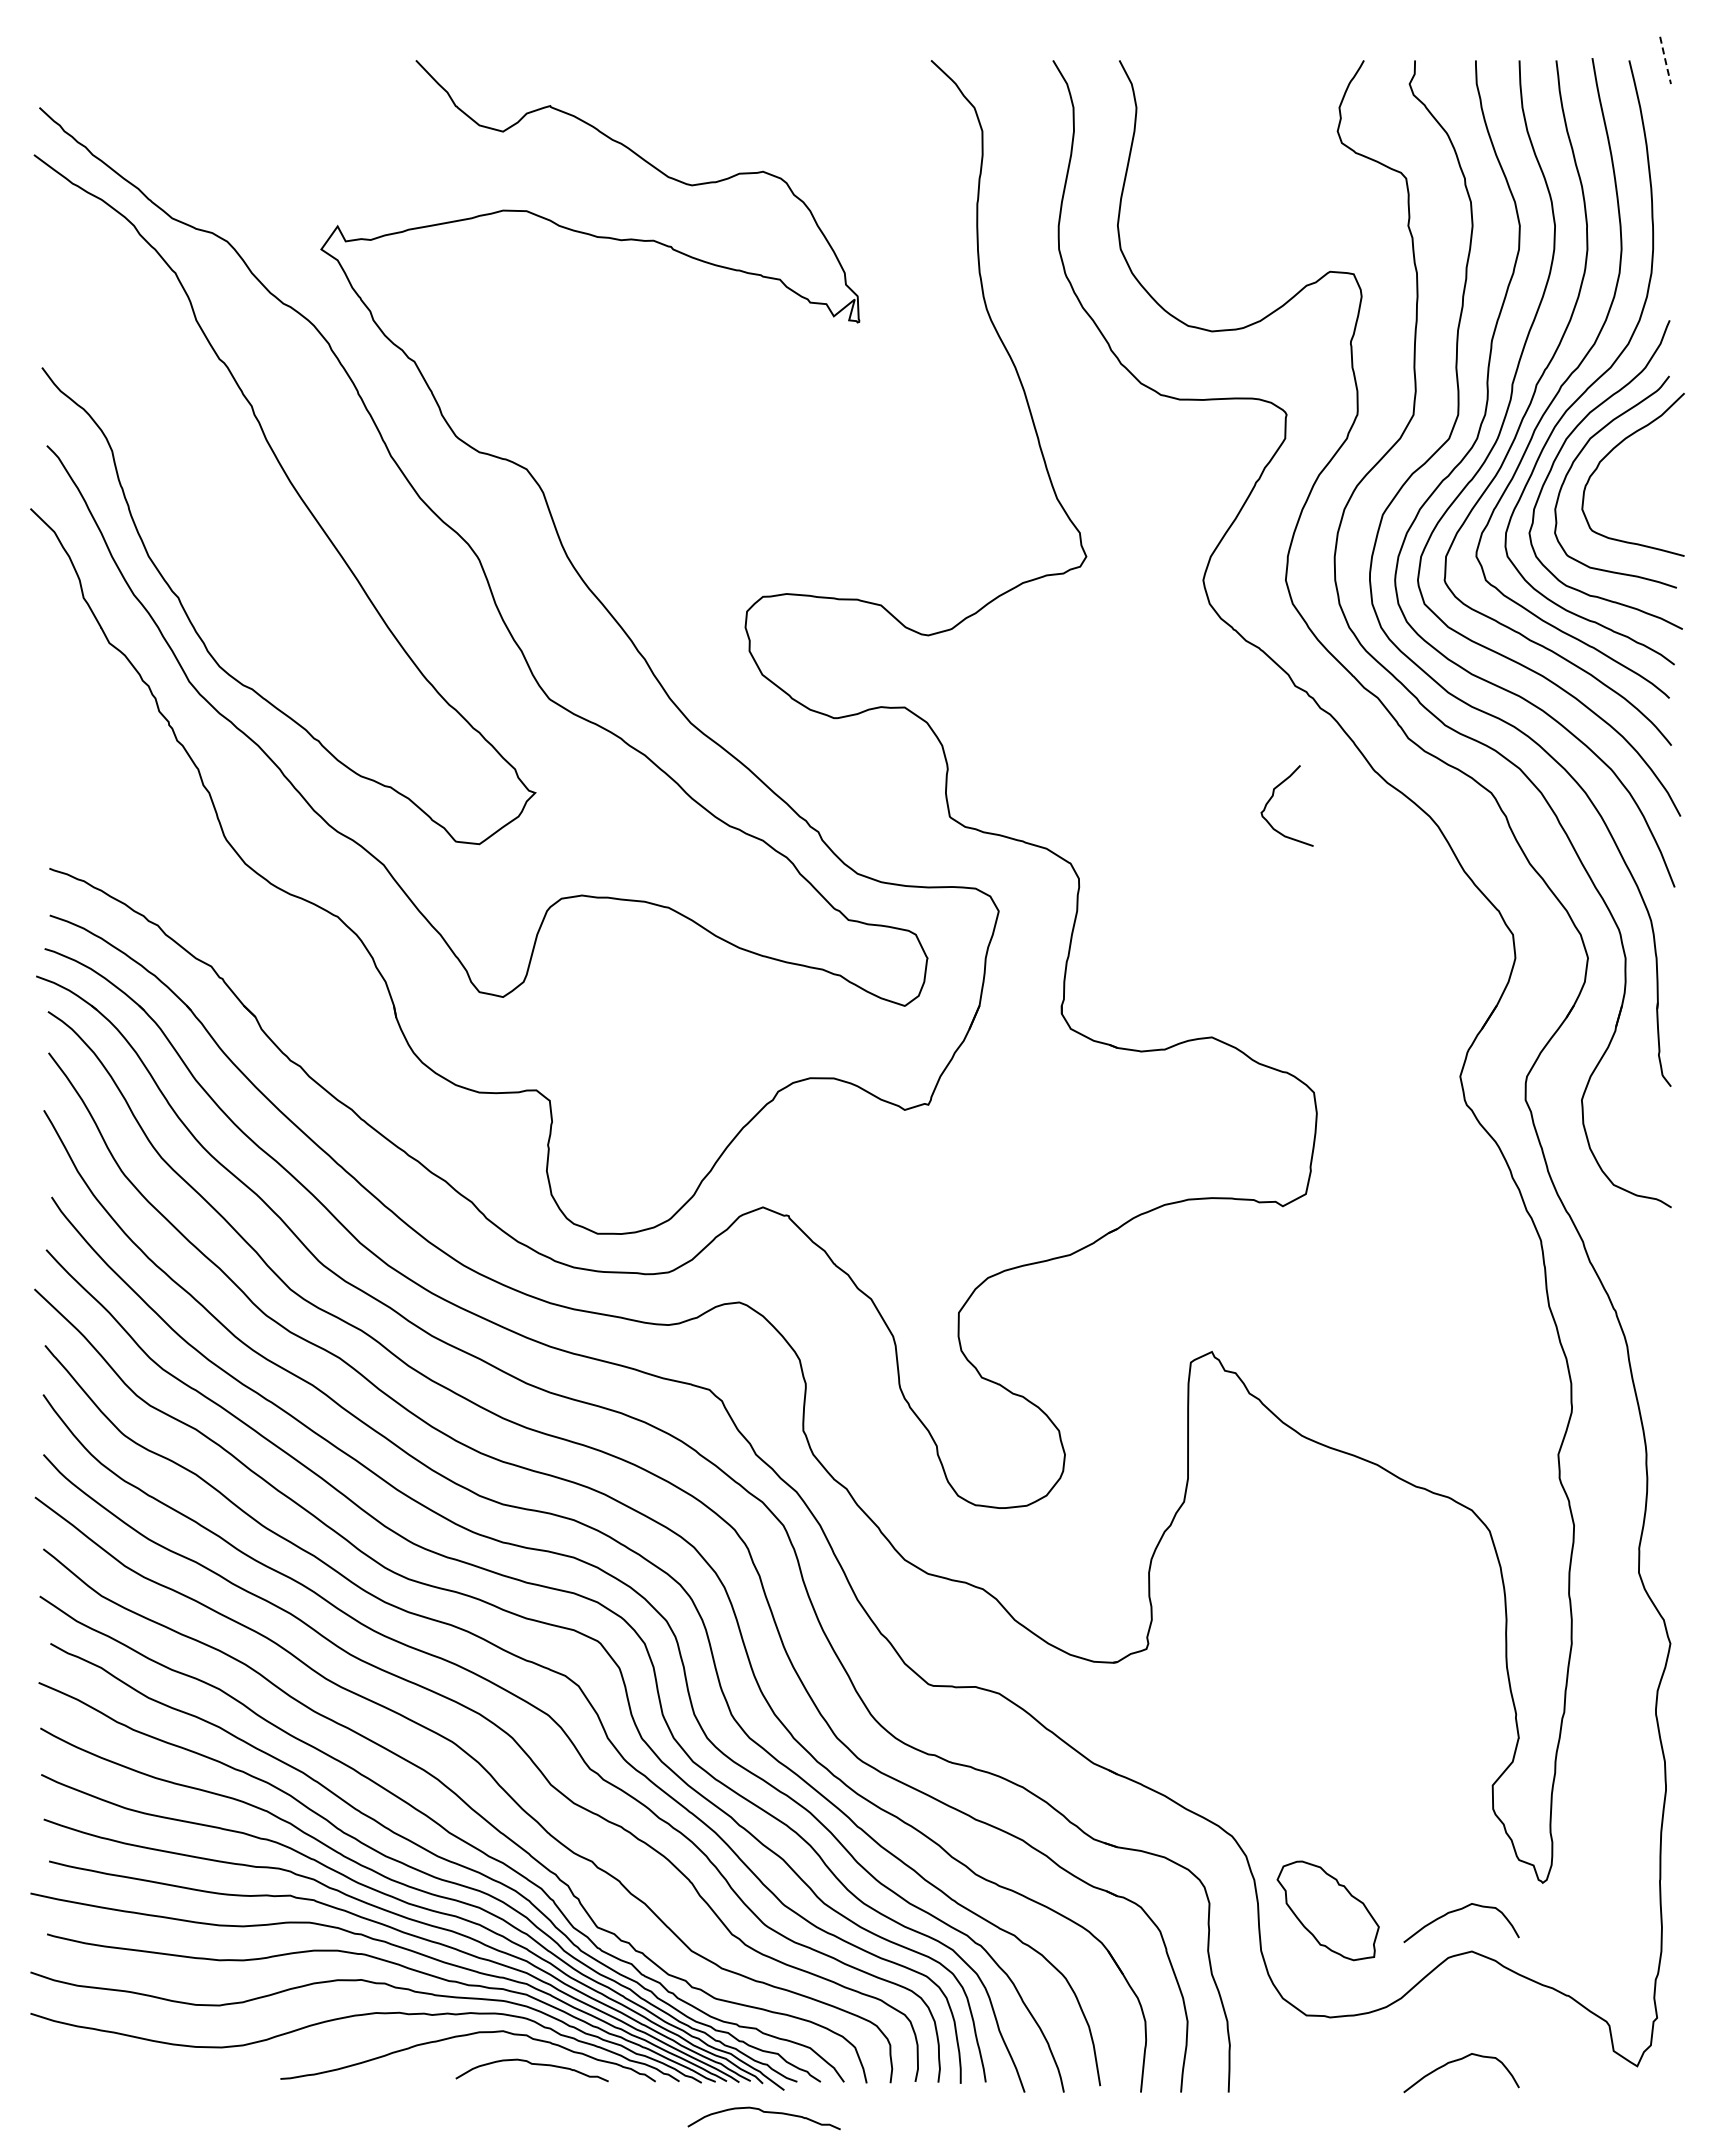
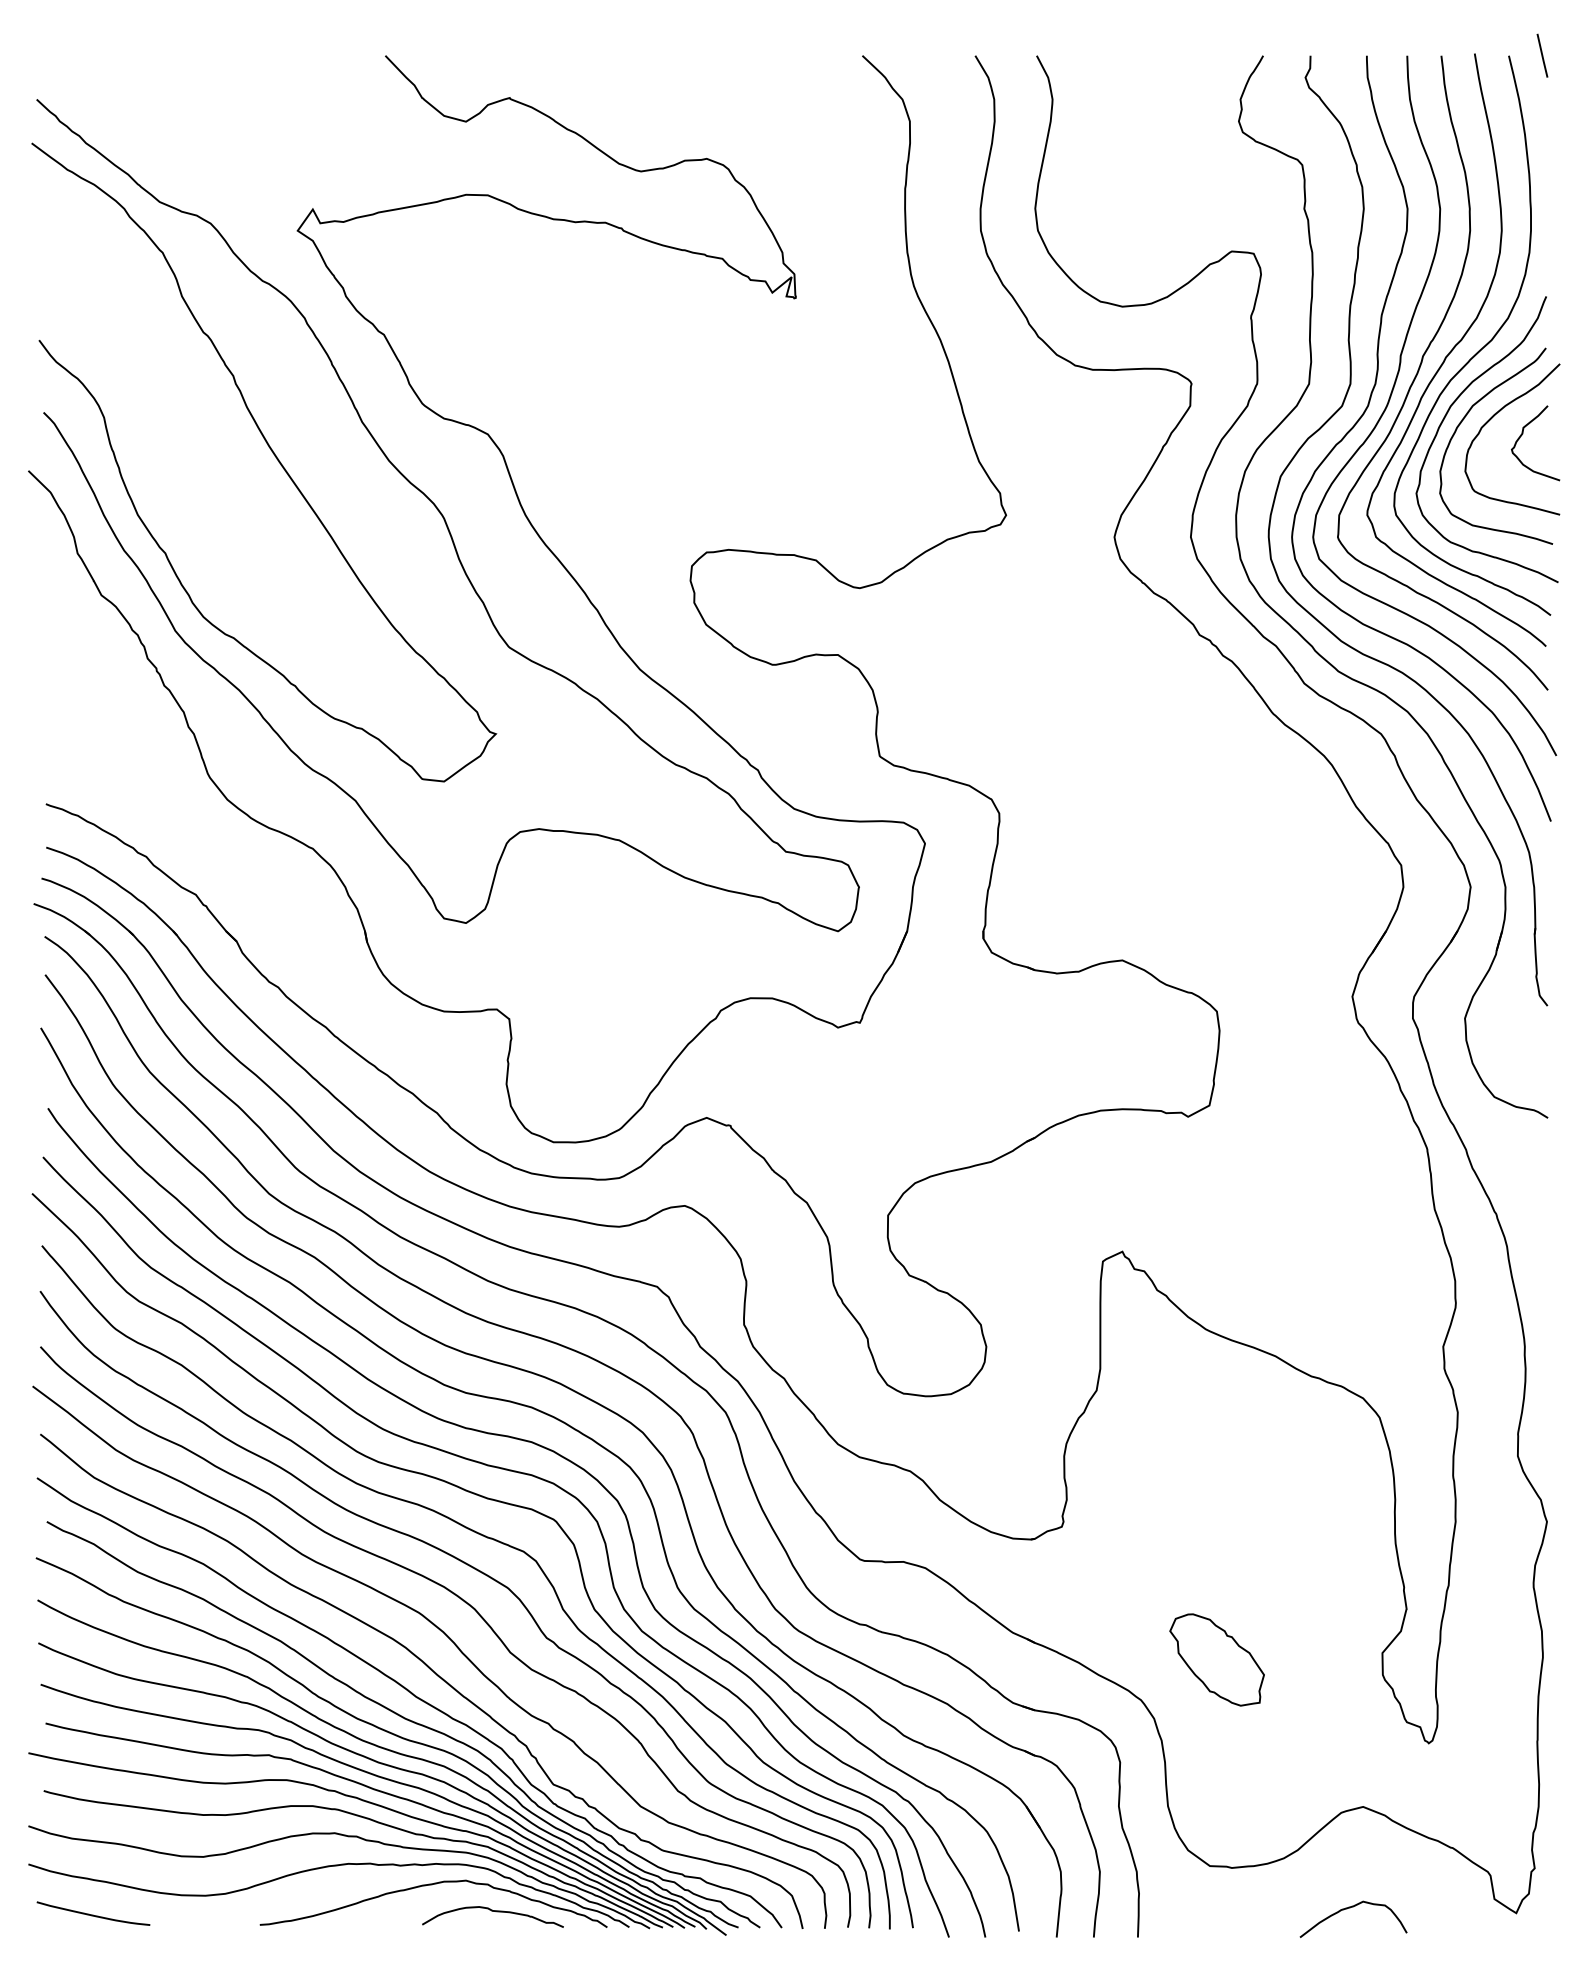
line: (1665, 61) -> (1542, 56), dashed -> solid
curve: (1273, 796) -> (1522, 434), moved
part: (1327, 1910) -> (1216, 1659), moved
curve: (1456, 1911) -> (1348, 1769), removed
curve: (99, 2067) -> (92, 1914), added
curve: (763, 2112) -> (707, 1955), removed

